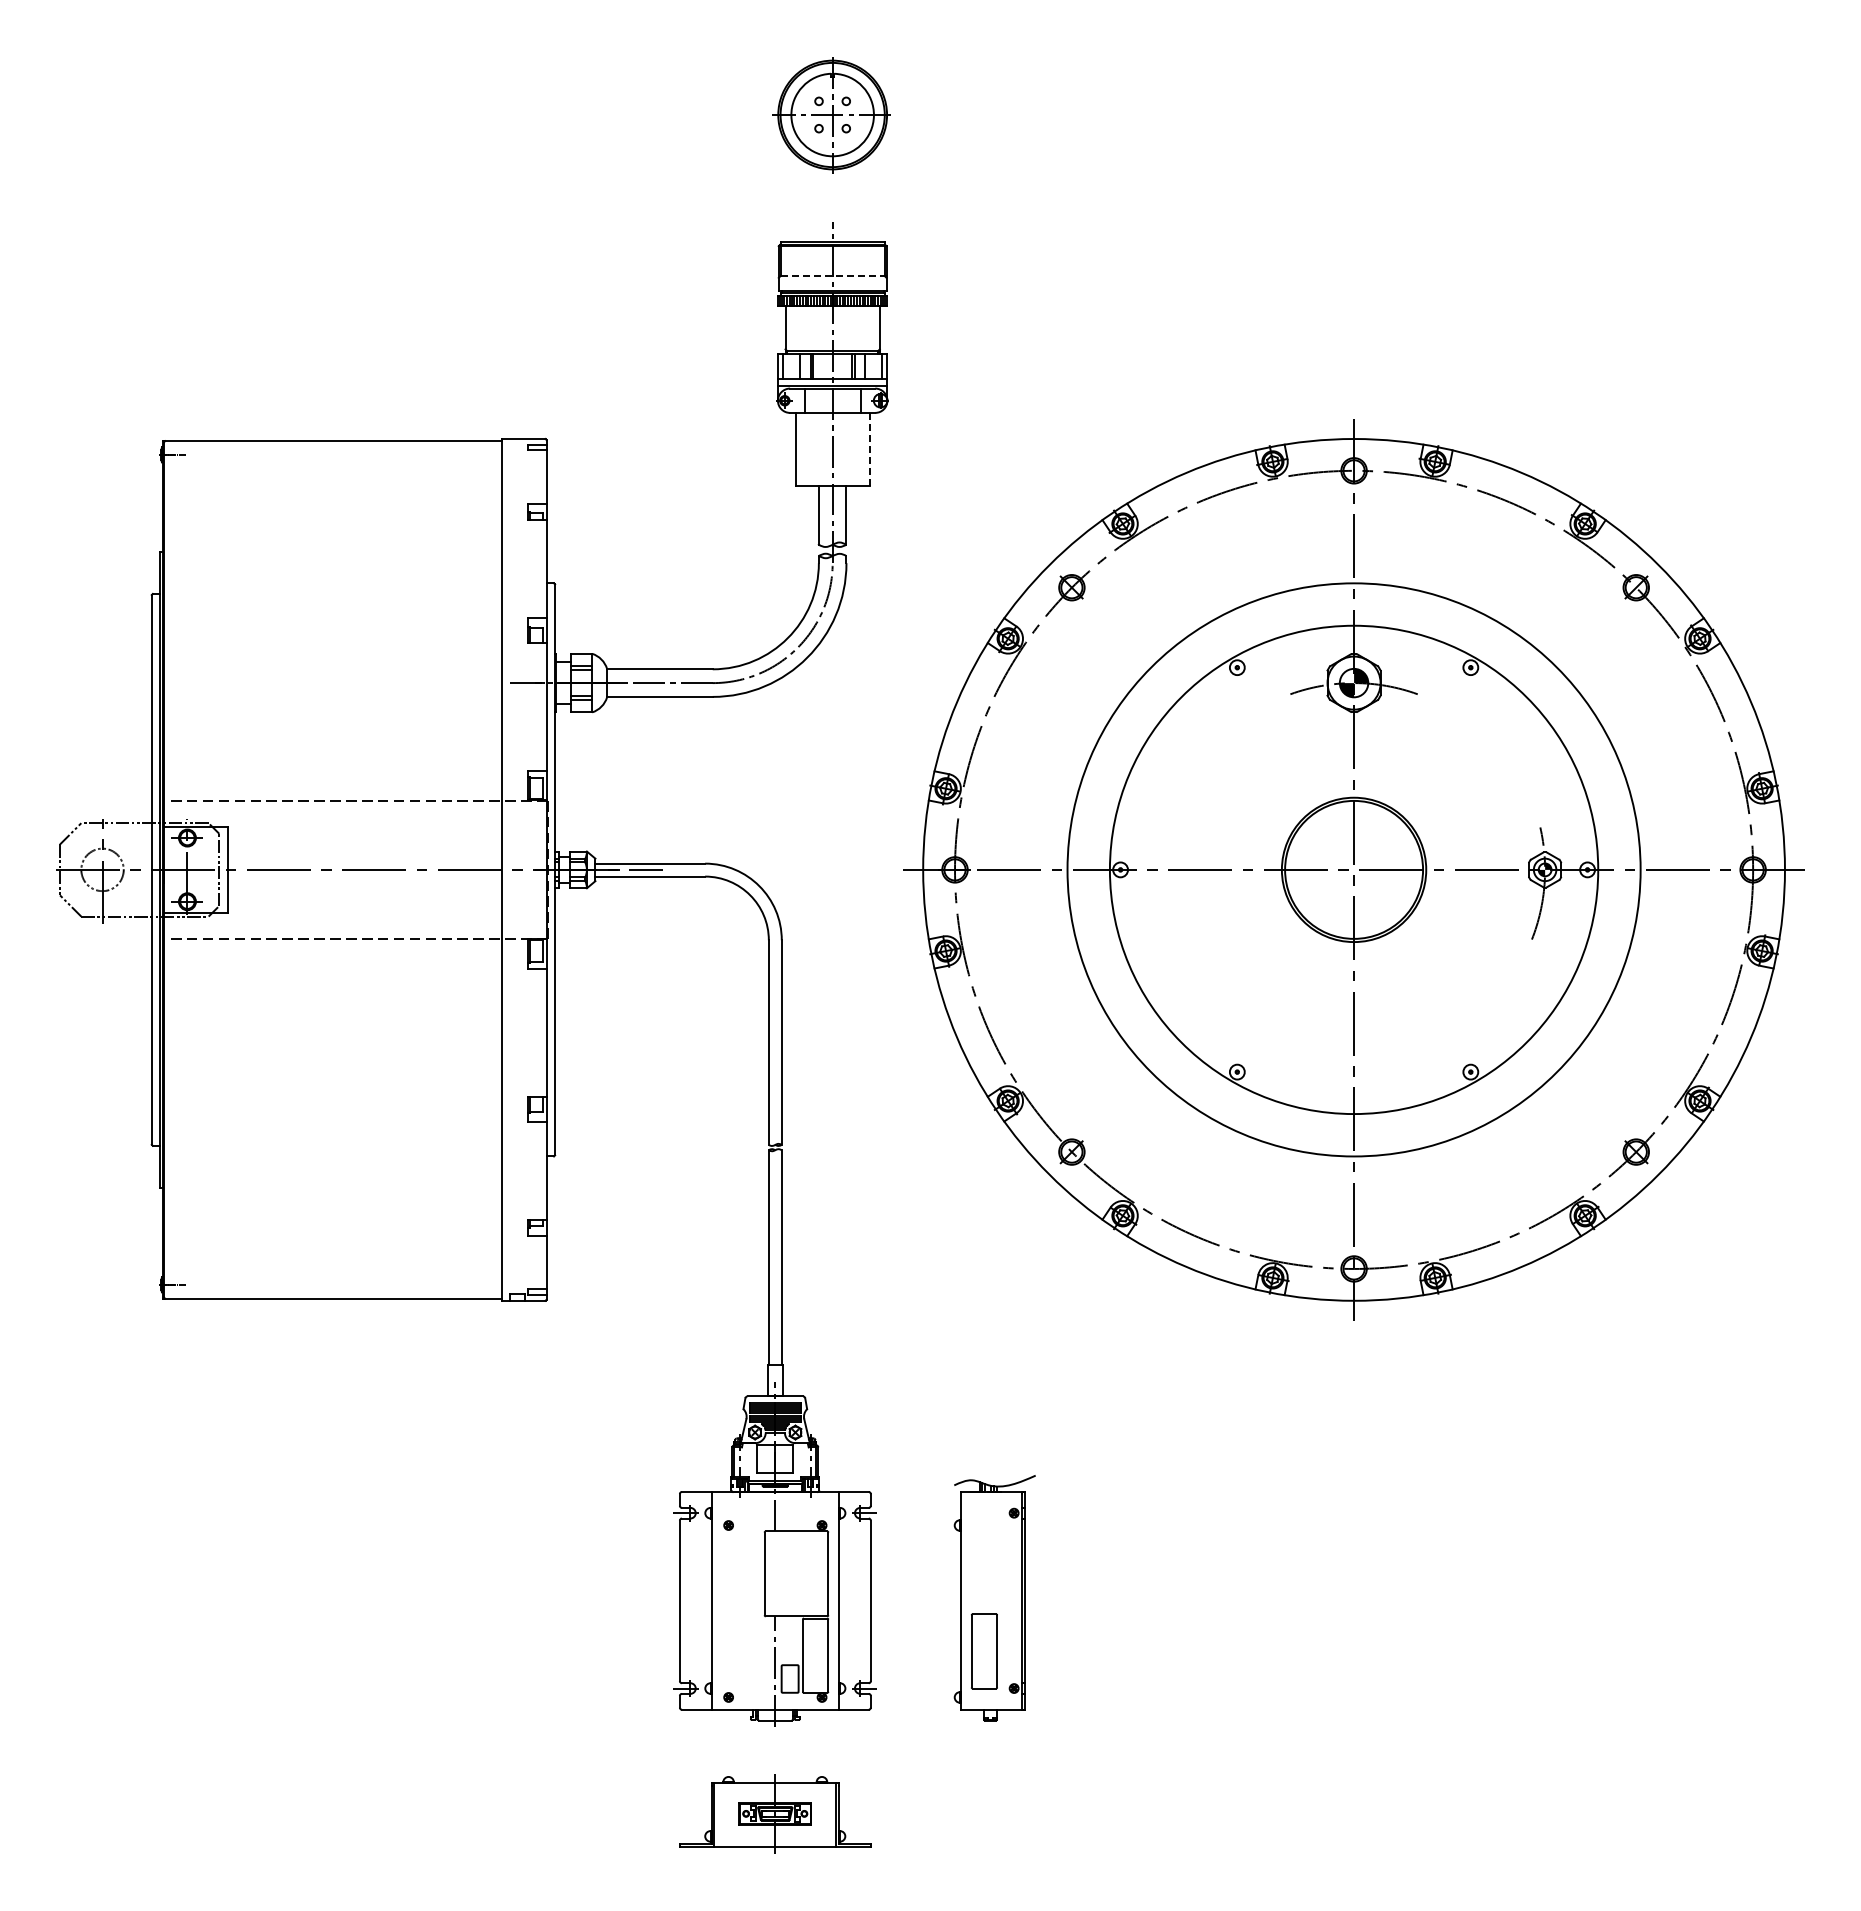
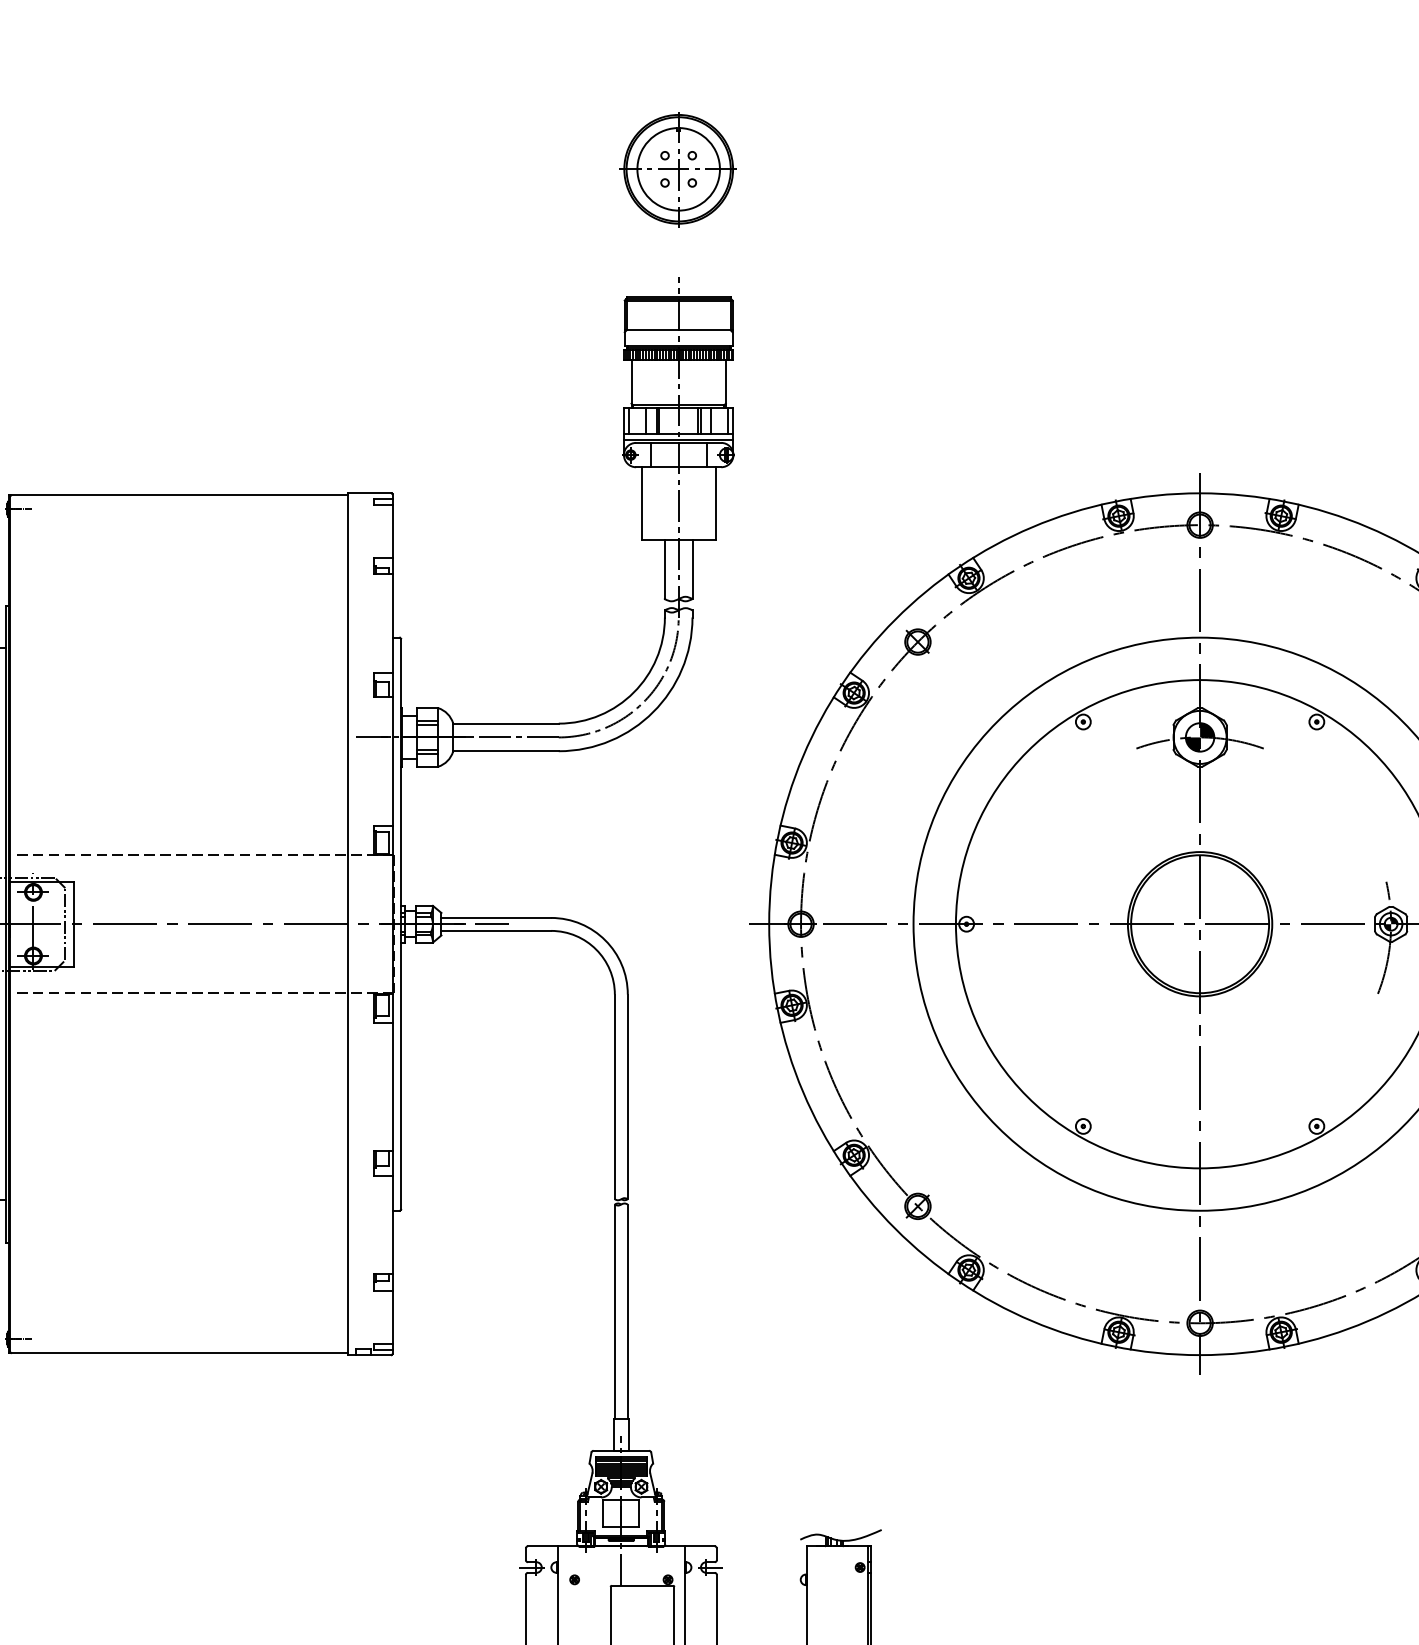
line: (832, 276) -> (678, 330), dashed -> solid
line: (869, 449) -> (715, 503), dashed -> solid

